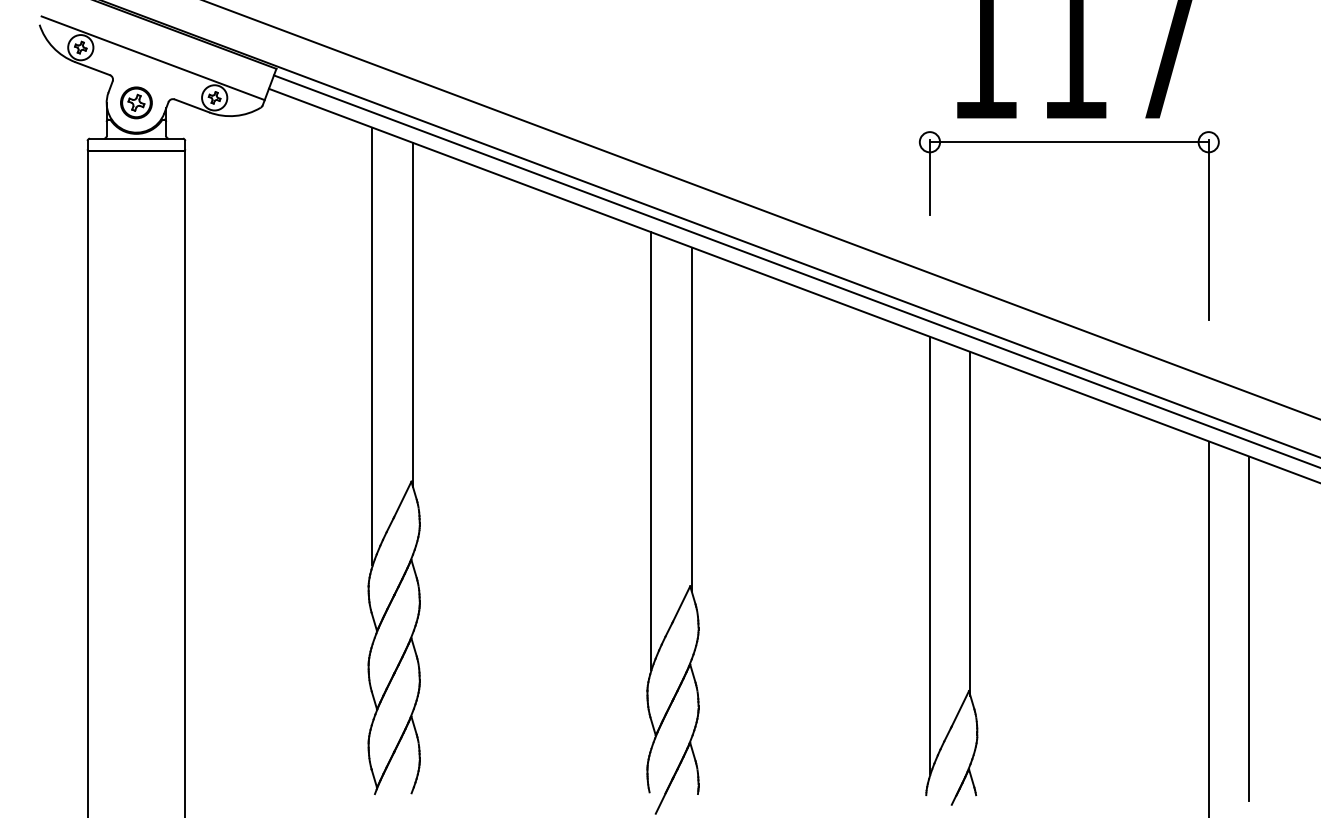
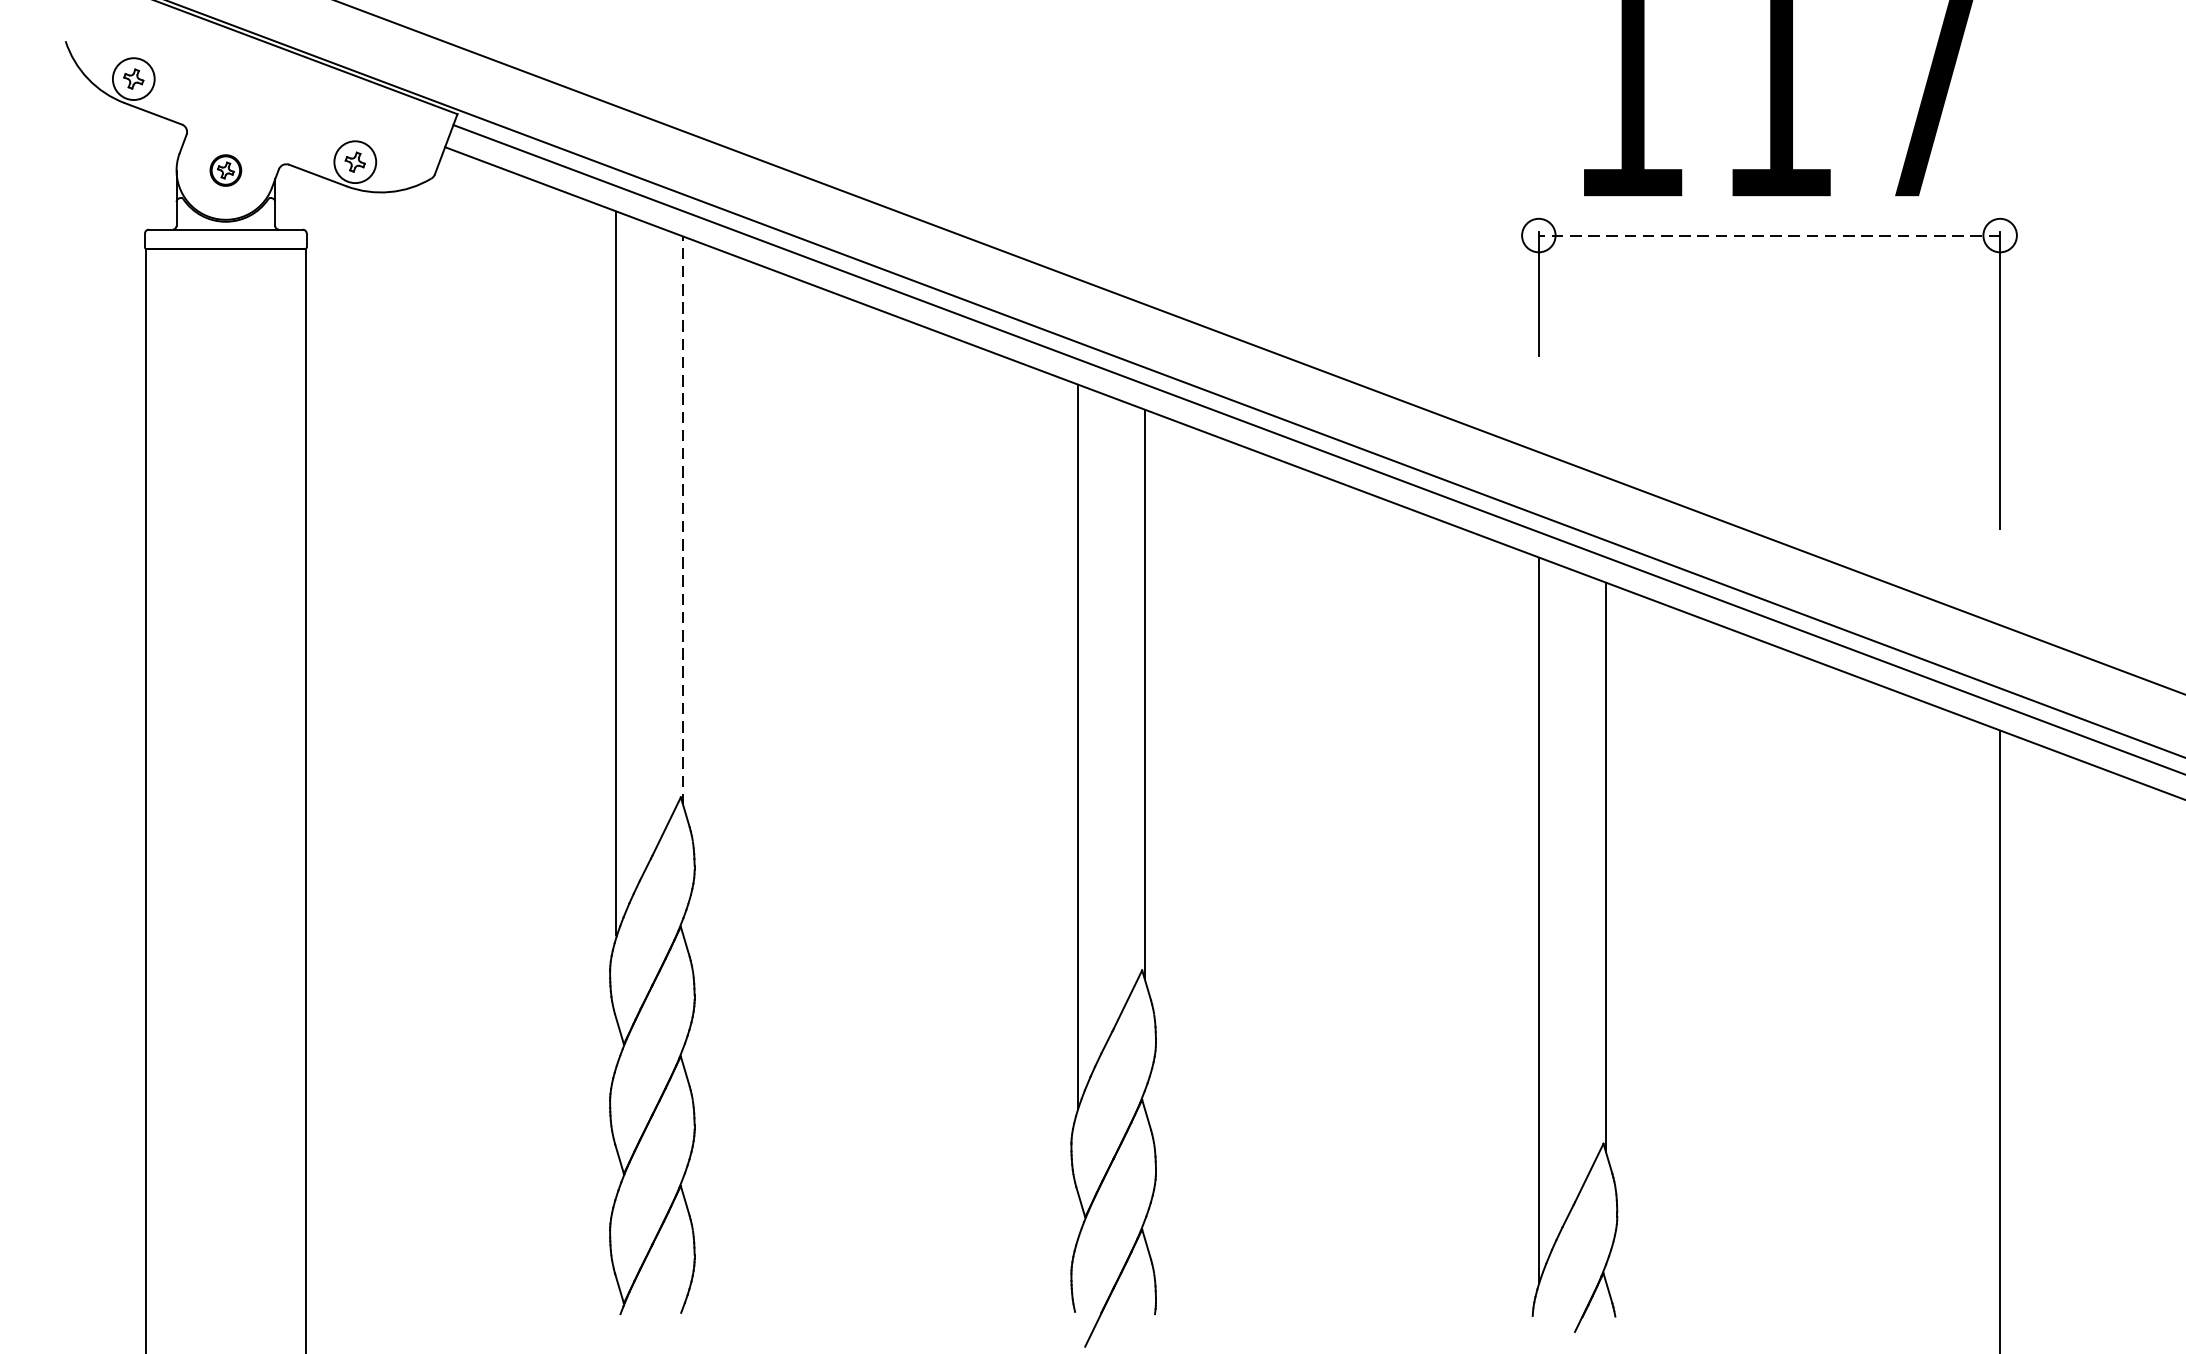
line: (152, 58) -> (252, 97), removed
part: (136, 102) -> (225, 169), size x0.6
line: (1068, 142) -> (1768, 236), solid -> dashed
line: (412, 314) -> (682, 520), solid -> dashed
line: (1249, 628) -> (2067, 1040), removed

